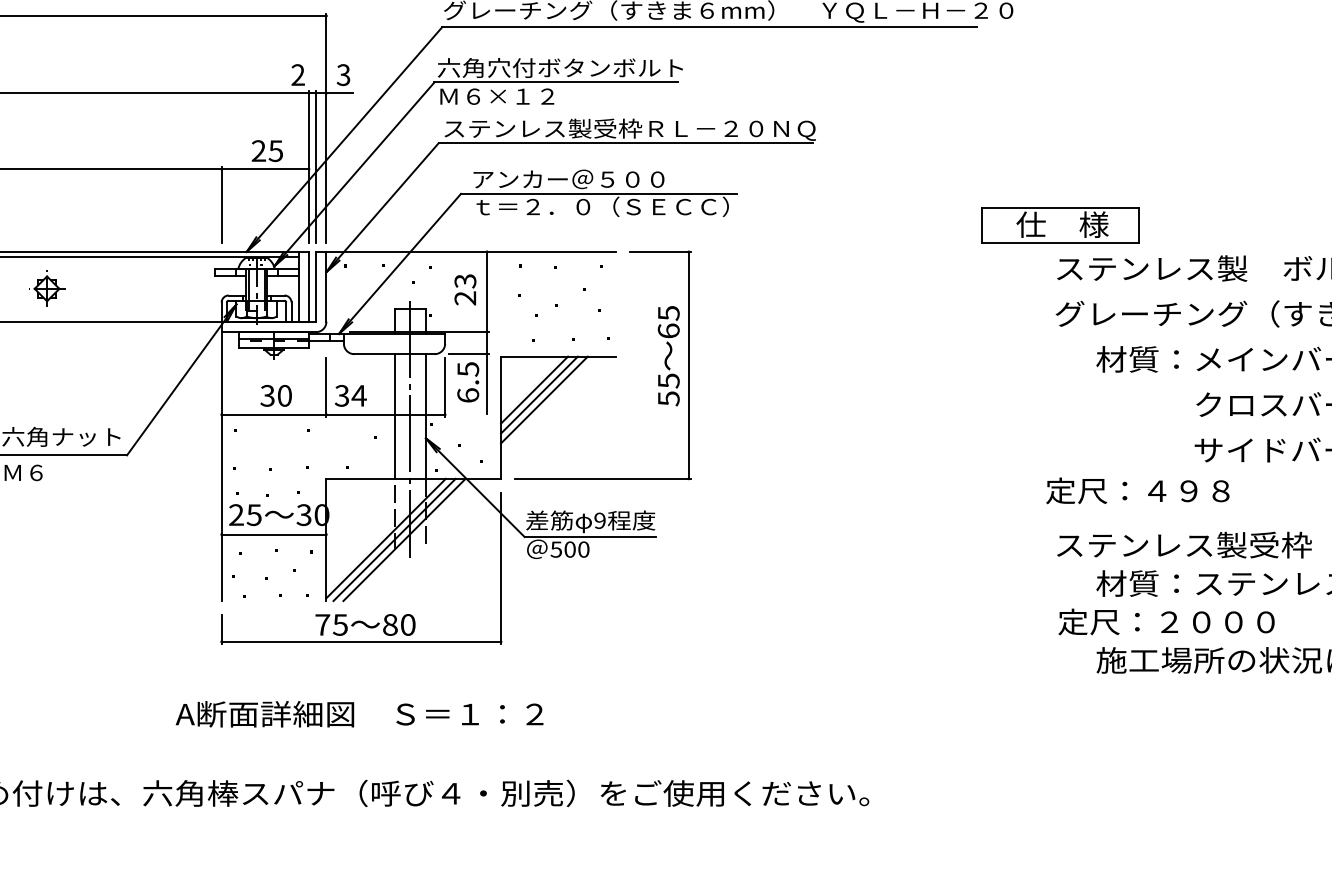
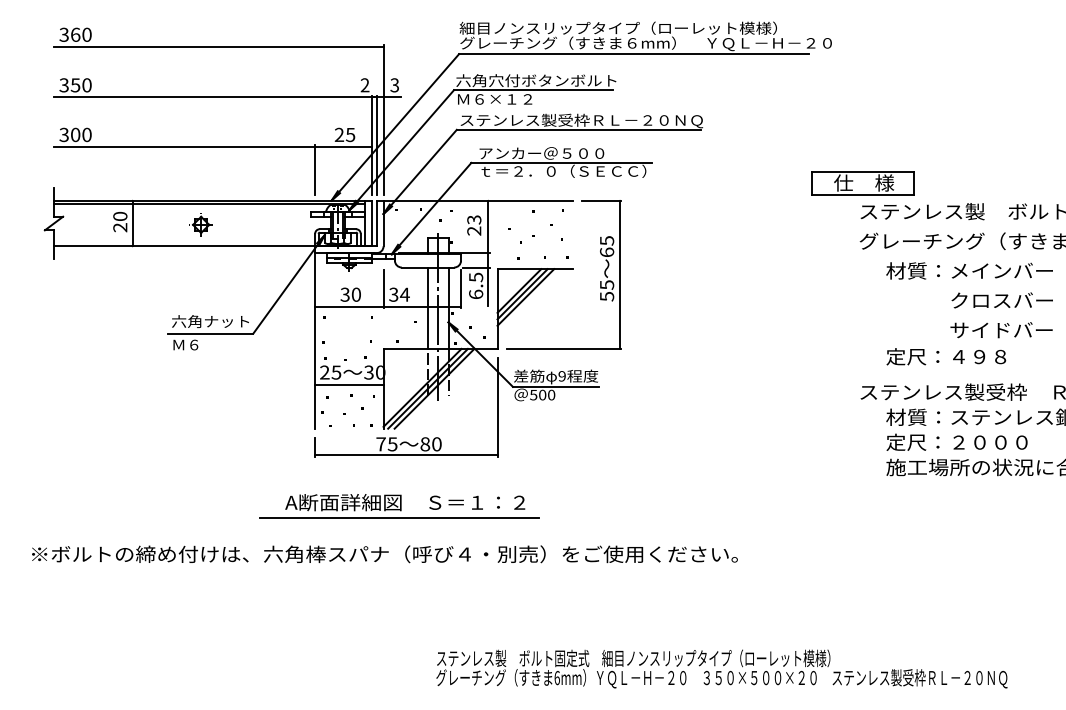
text: (1138, 490) -> (946, 356), moved
text: (1165, 620) -> (956, 441), moved
line: (350, 738) -> (399, 518), added

